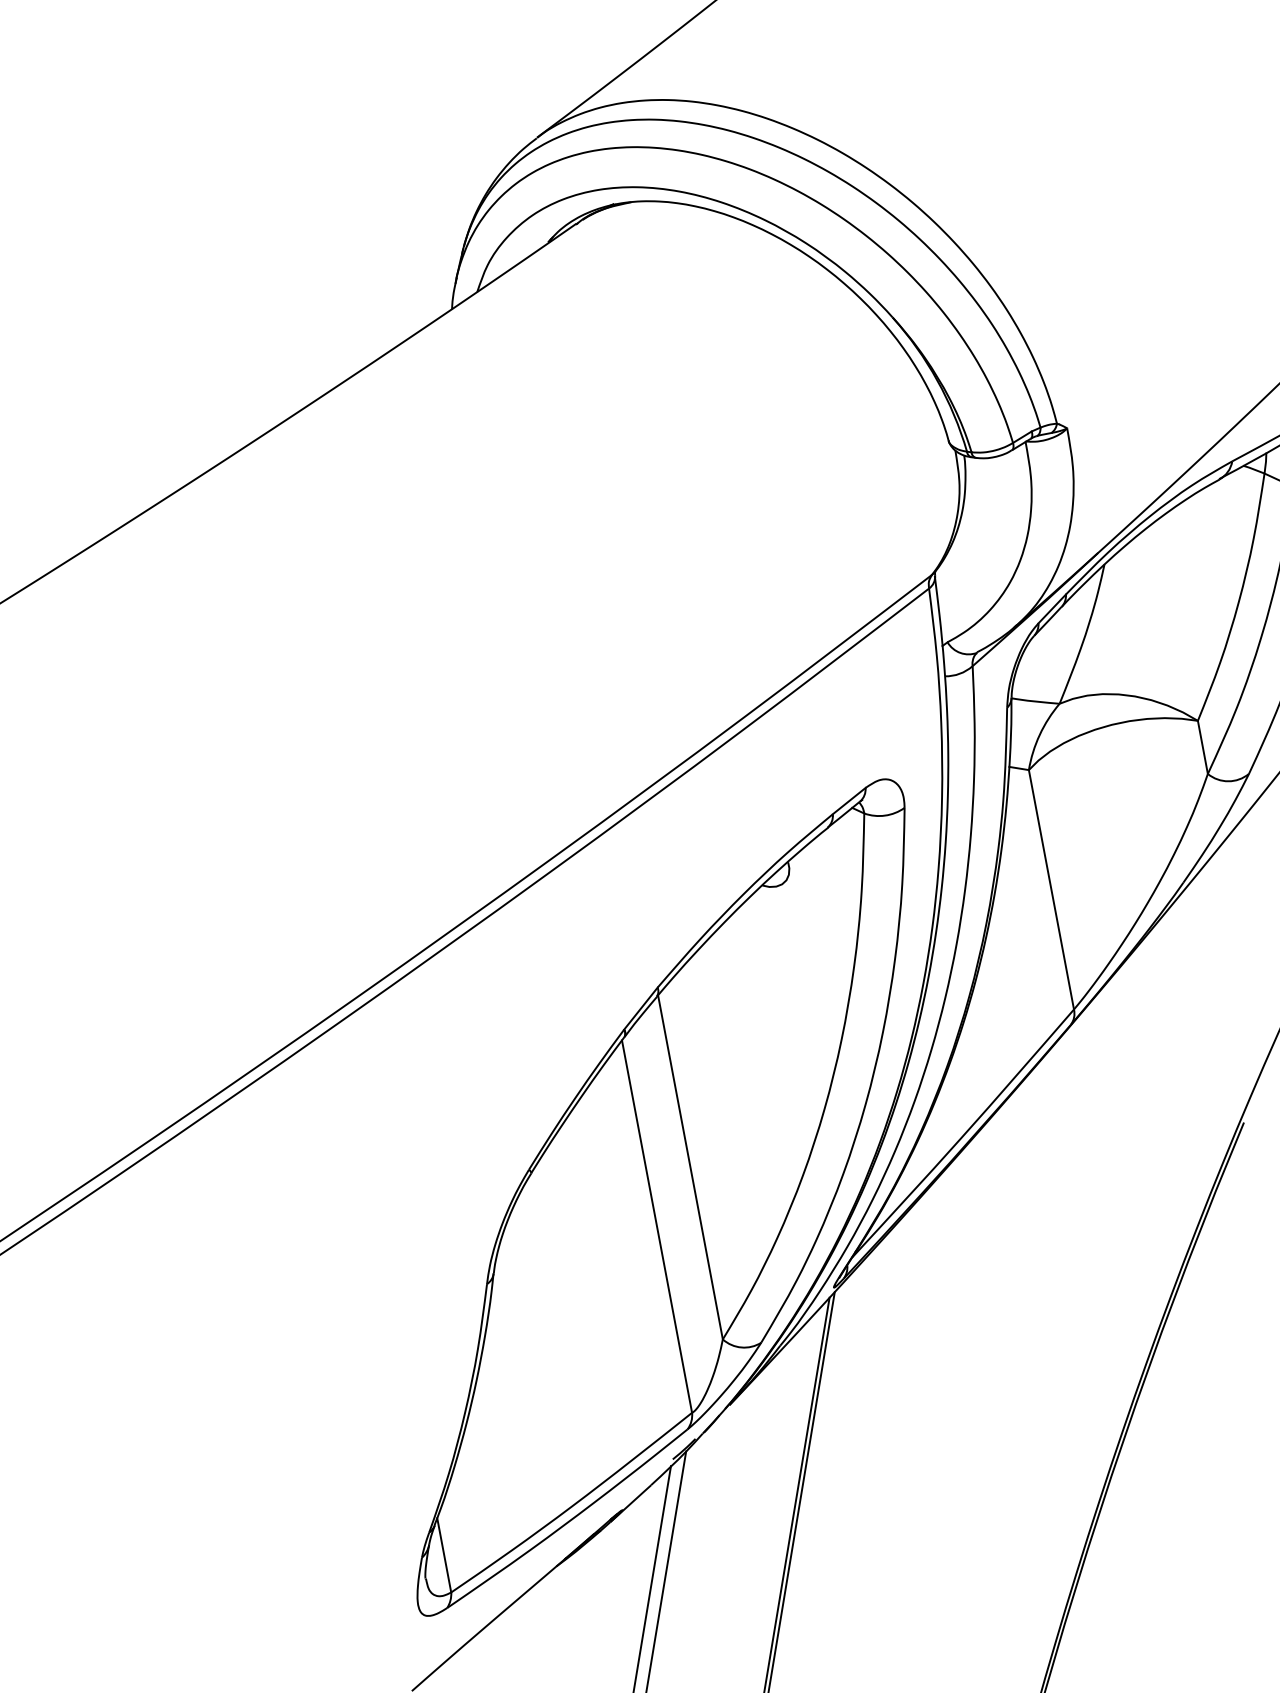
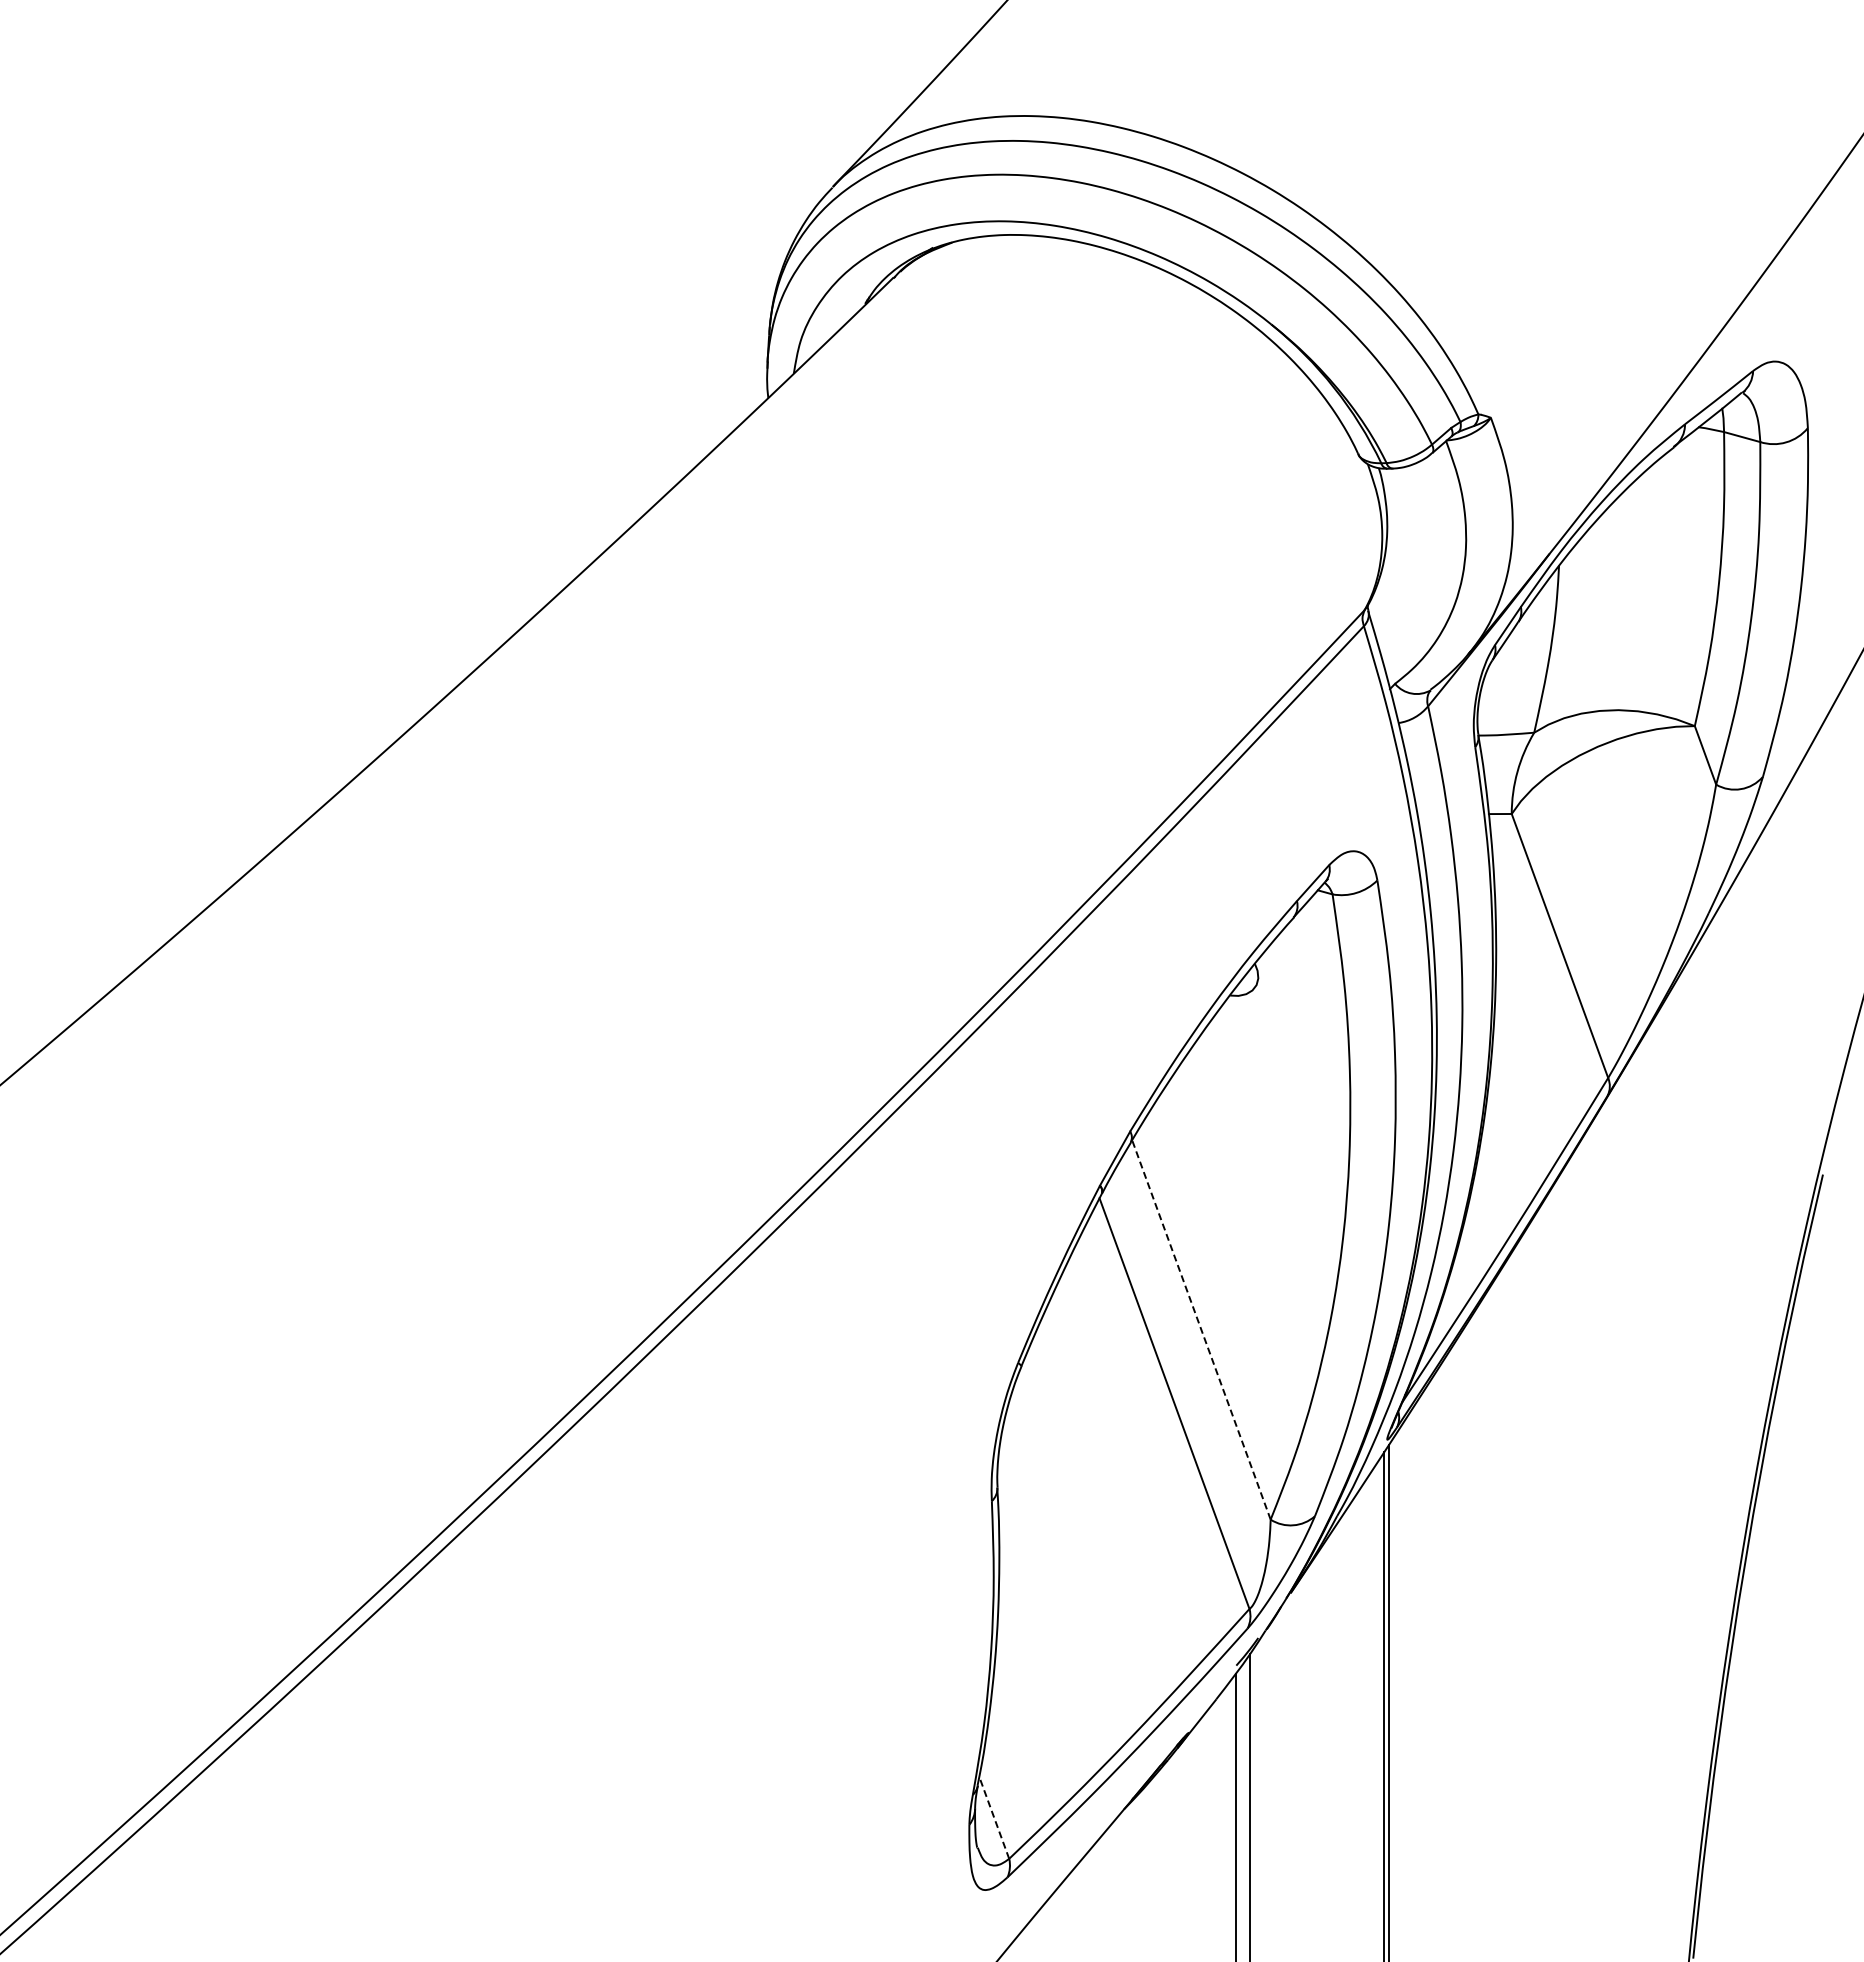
line: (690, 1167) -> (1201, 1329), solid -> dashed
line: (444, 1555) -> (994, 1817), solid -> dashed

